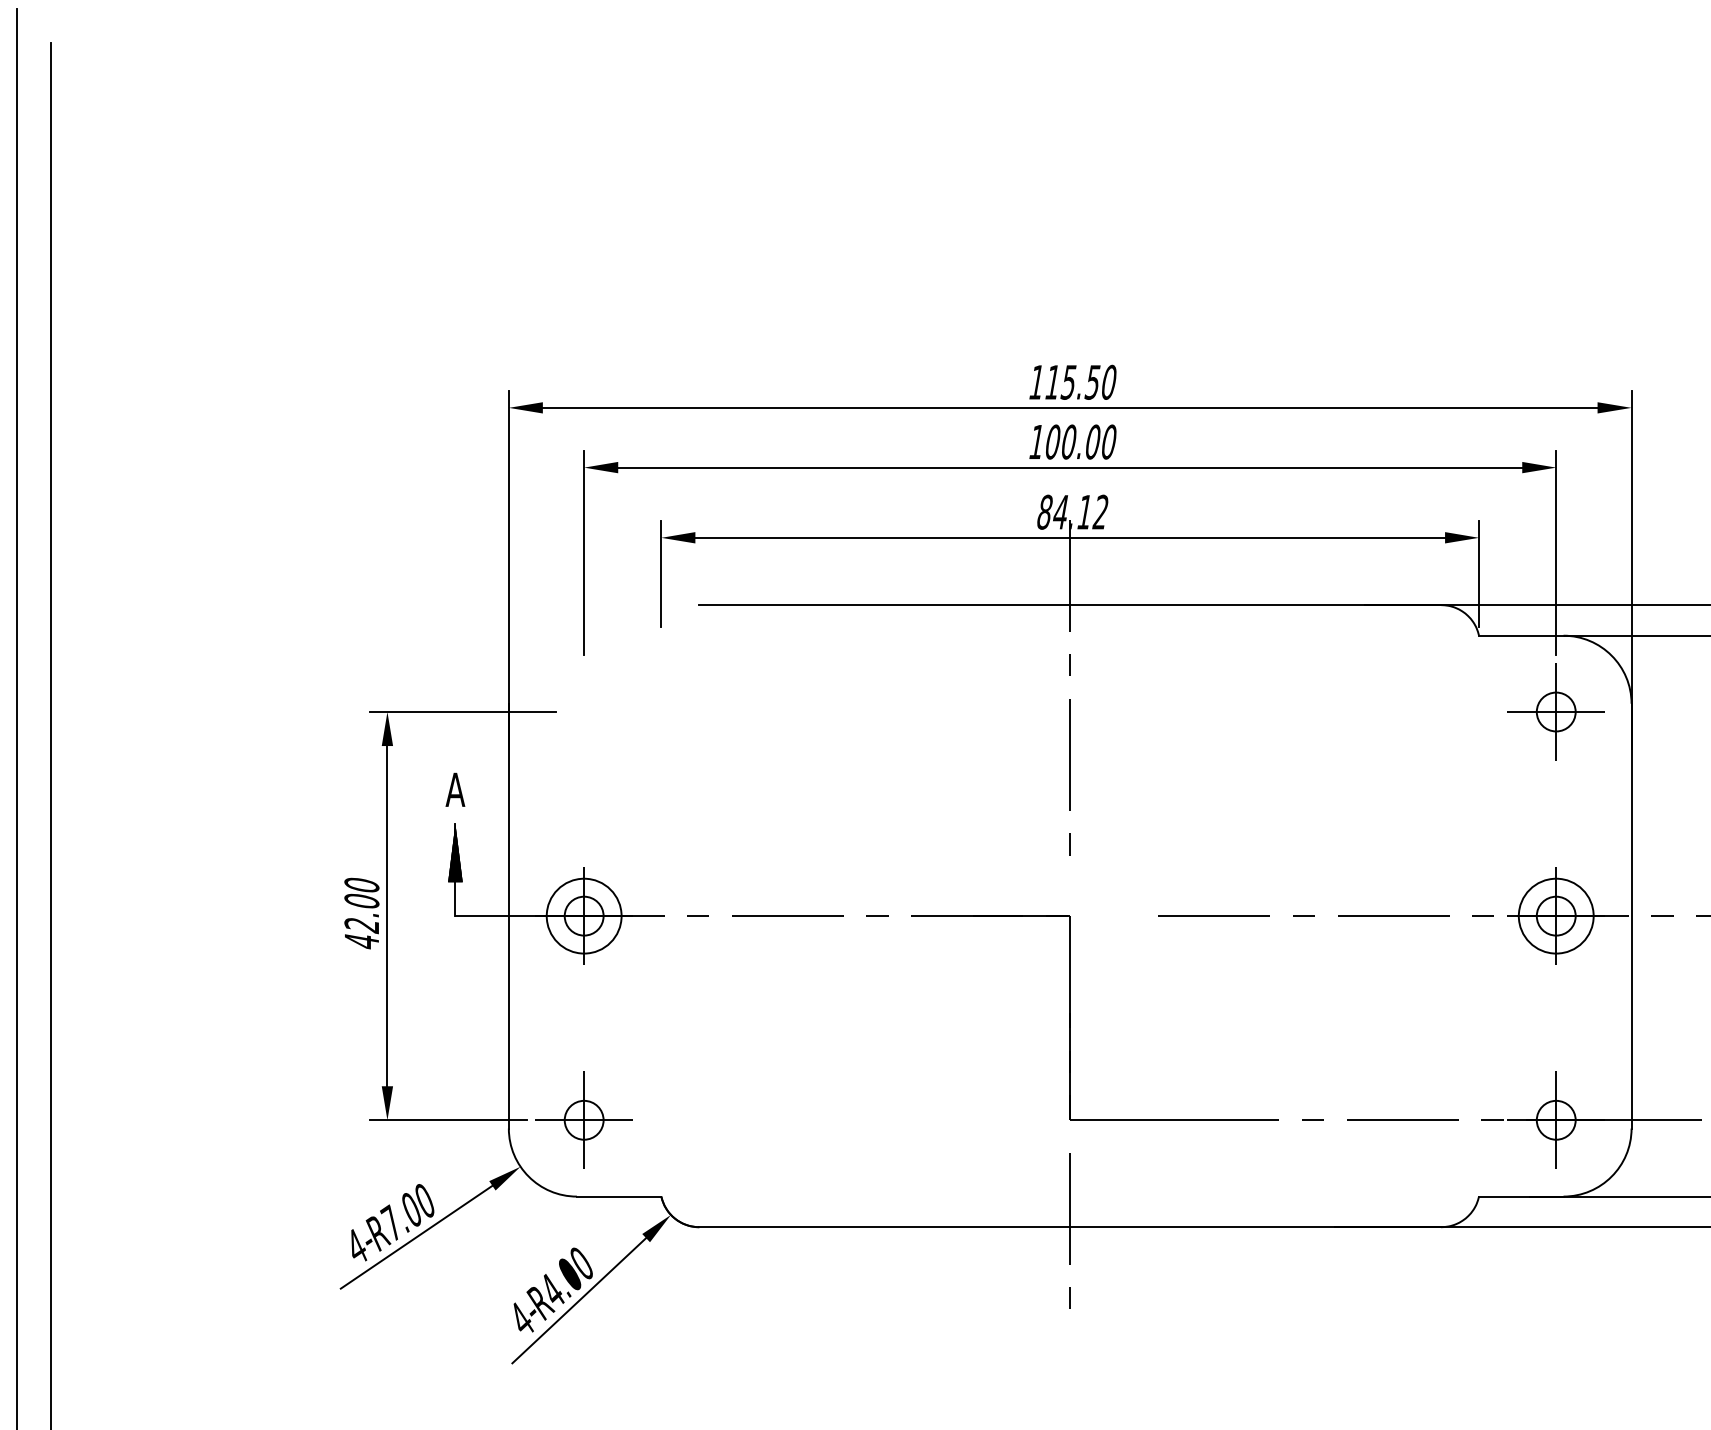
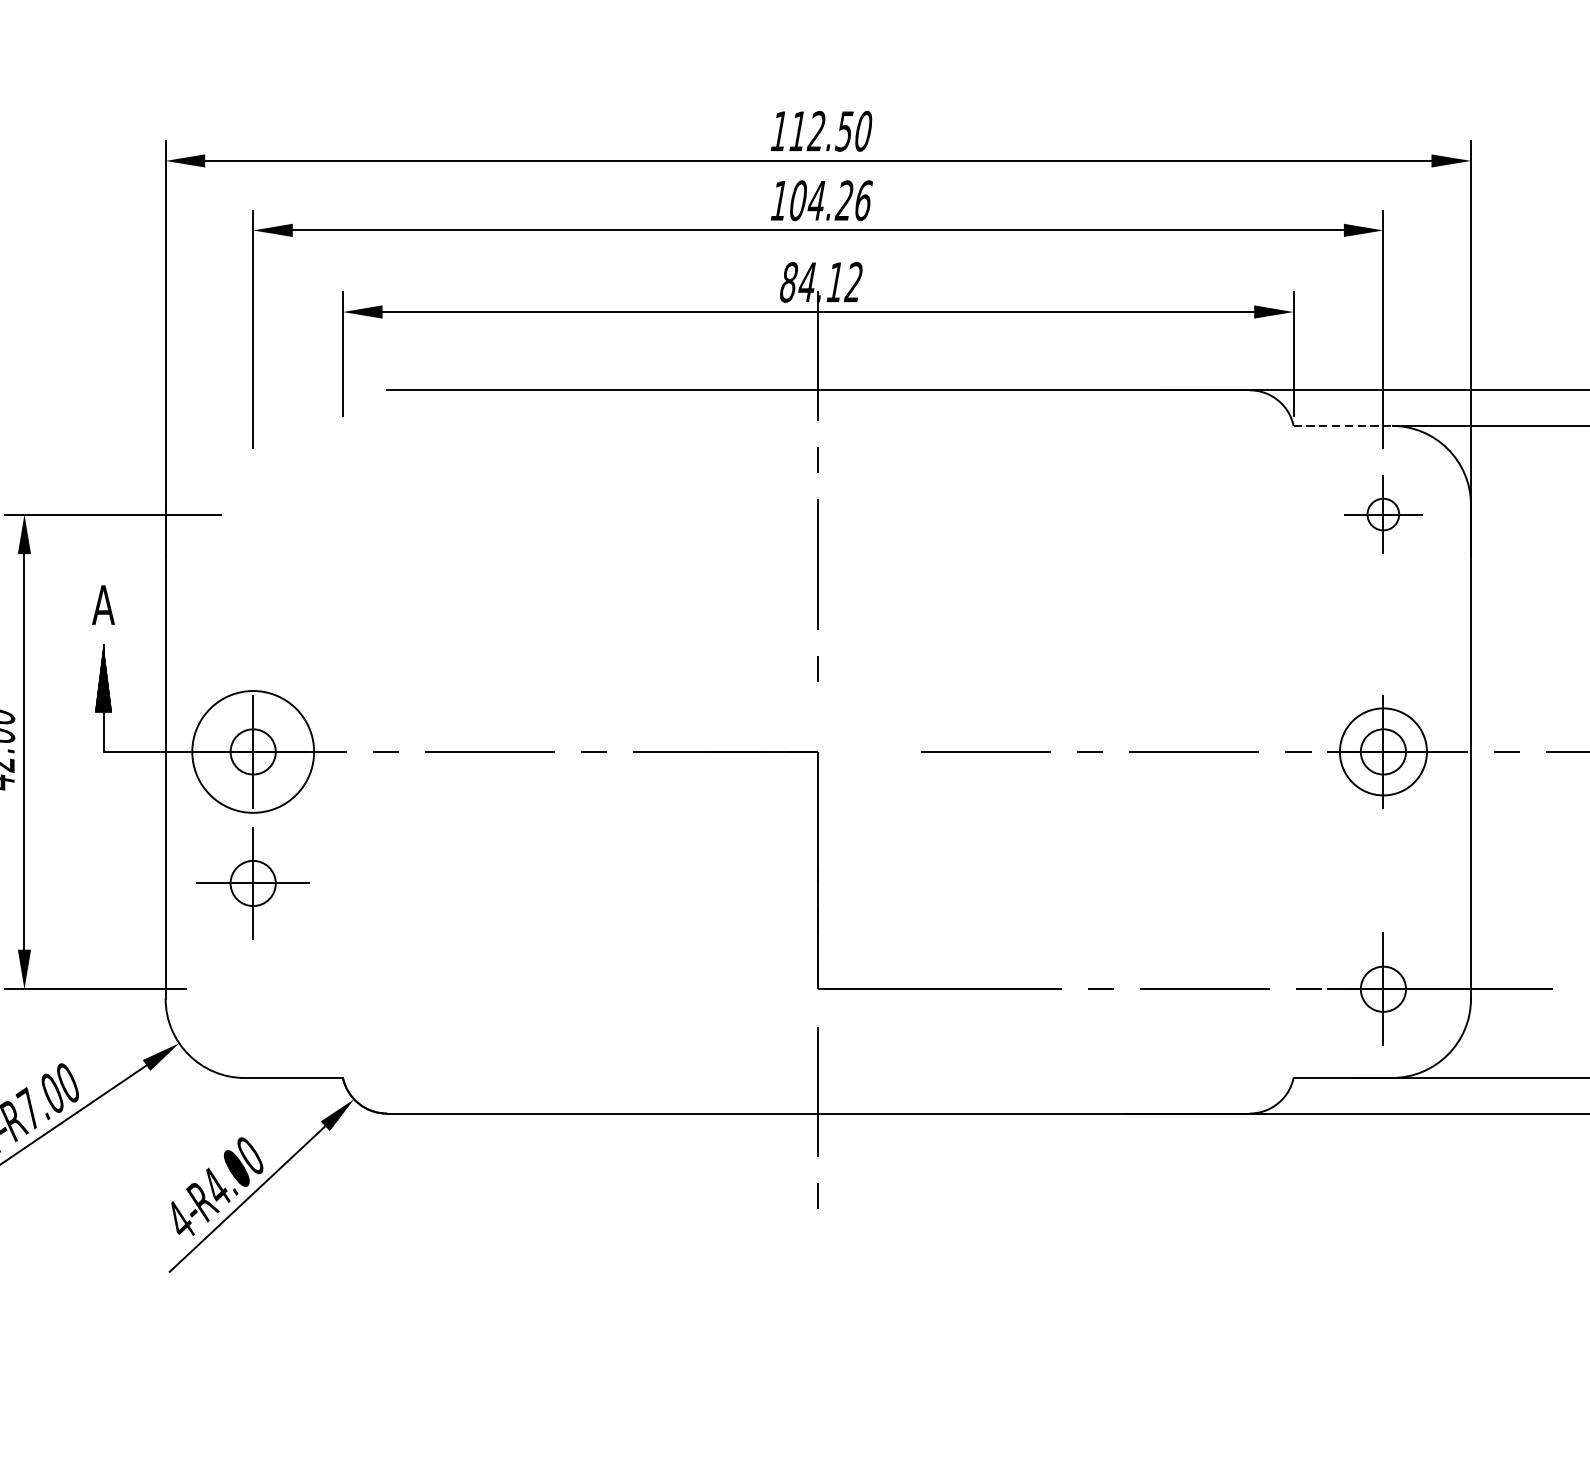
text: (1068, 381) -> (816, 130), 115.50 -> 112.50
text: (1089, 441) -> (840, 200), 100.00 -> 104.26
line: (1521, 635) -> (1343, 425), solid -> dashed
part: (1555, 711) -> (1382, 513), size x0.7
circle: (583, 915) -> (252, 751), size x1.4
part: (583, 1119) -> (252, 882), moved

